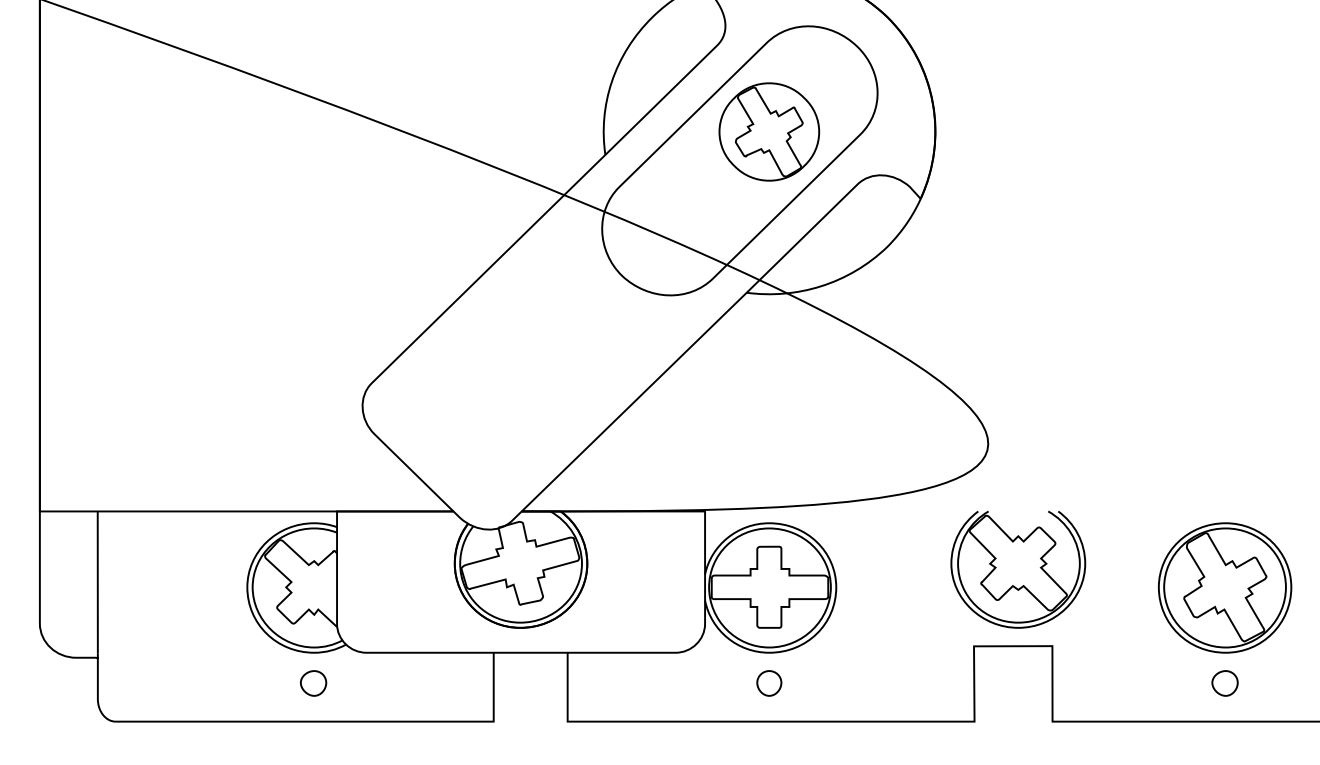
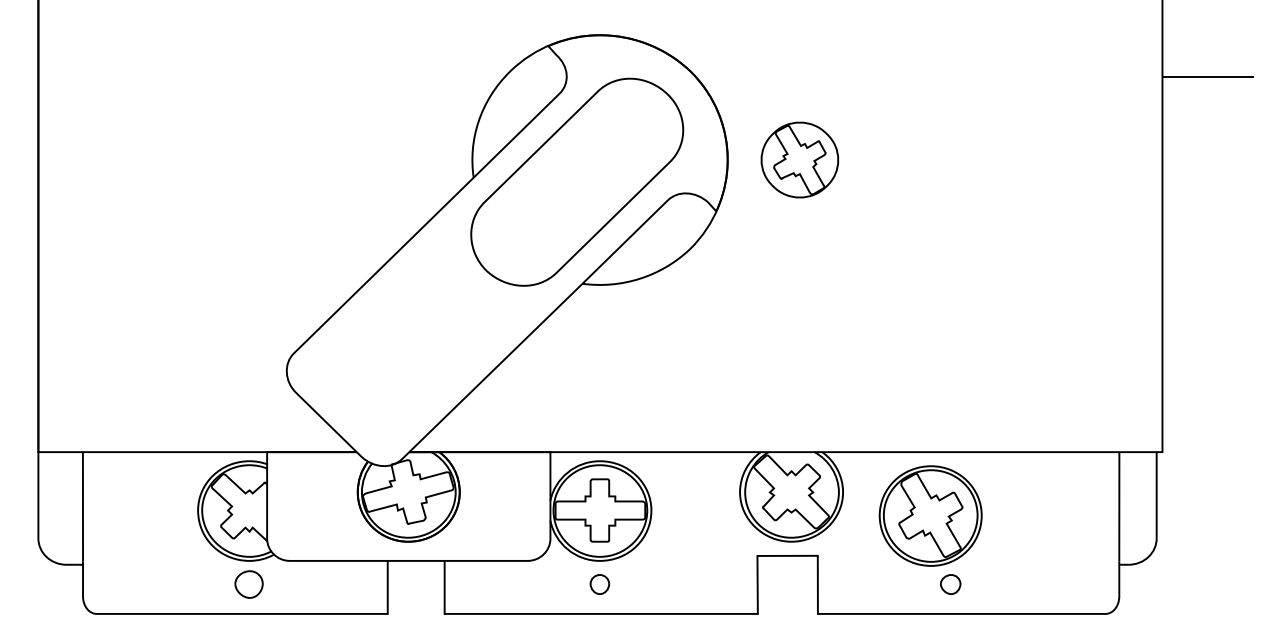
part: (768, 131) -> (799, 159), moved
part: (1224, 587) -> (930, 515), moved
part: (312, 683) -> (248, 584), size x1.4

